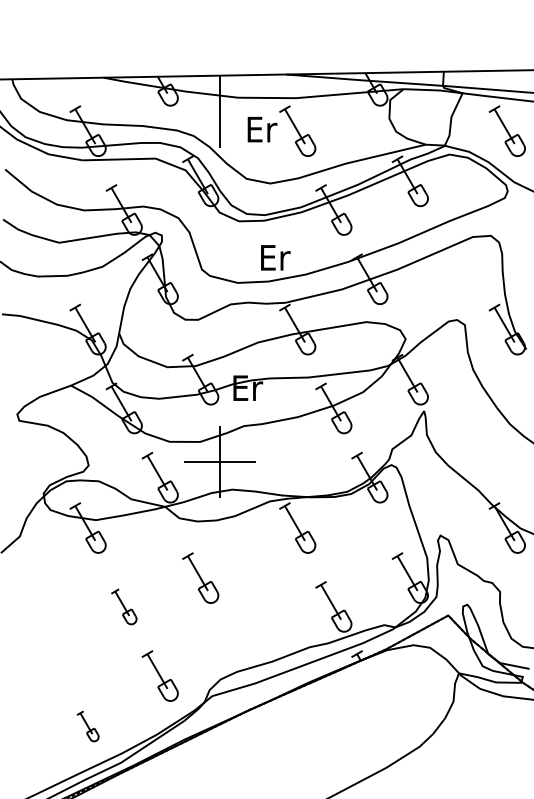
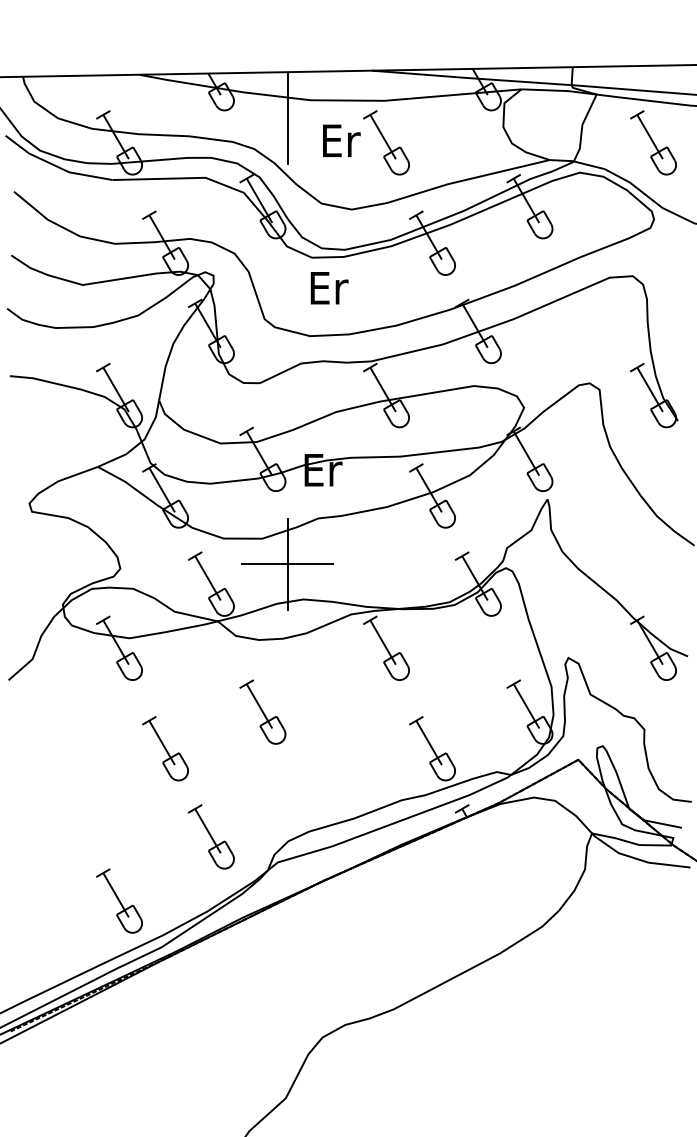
text: (275, 258) -> (329, 288), moved
part: (124, 606) -> (165, 748), size x1.43
part: (88, 725) -> (119, 900), size x1.67

